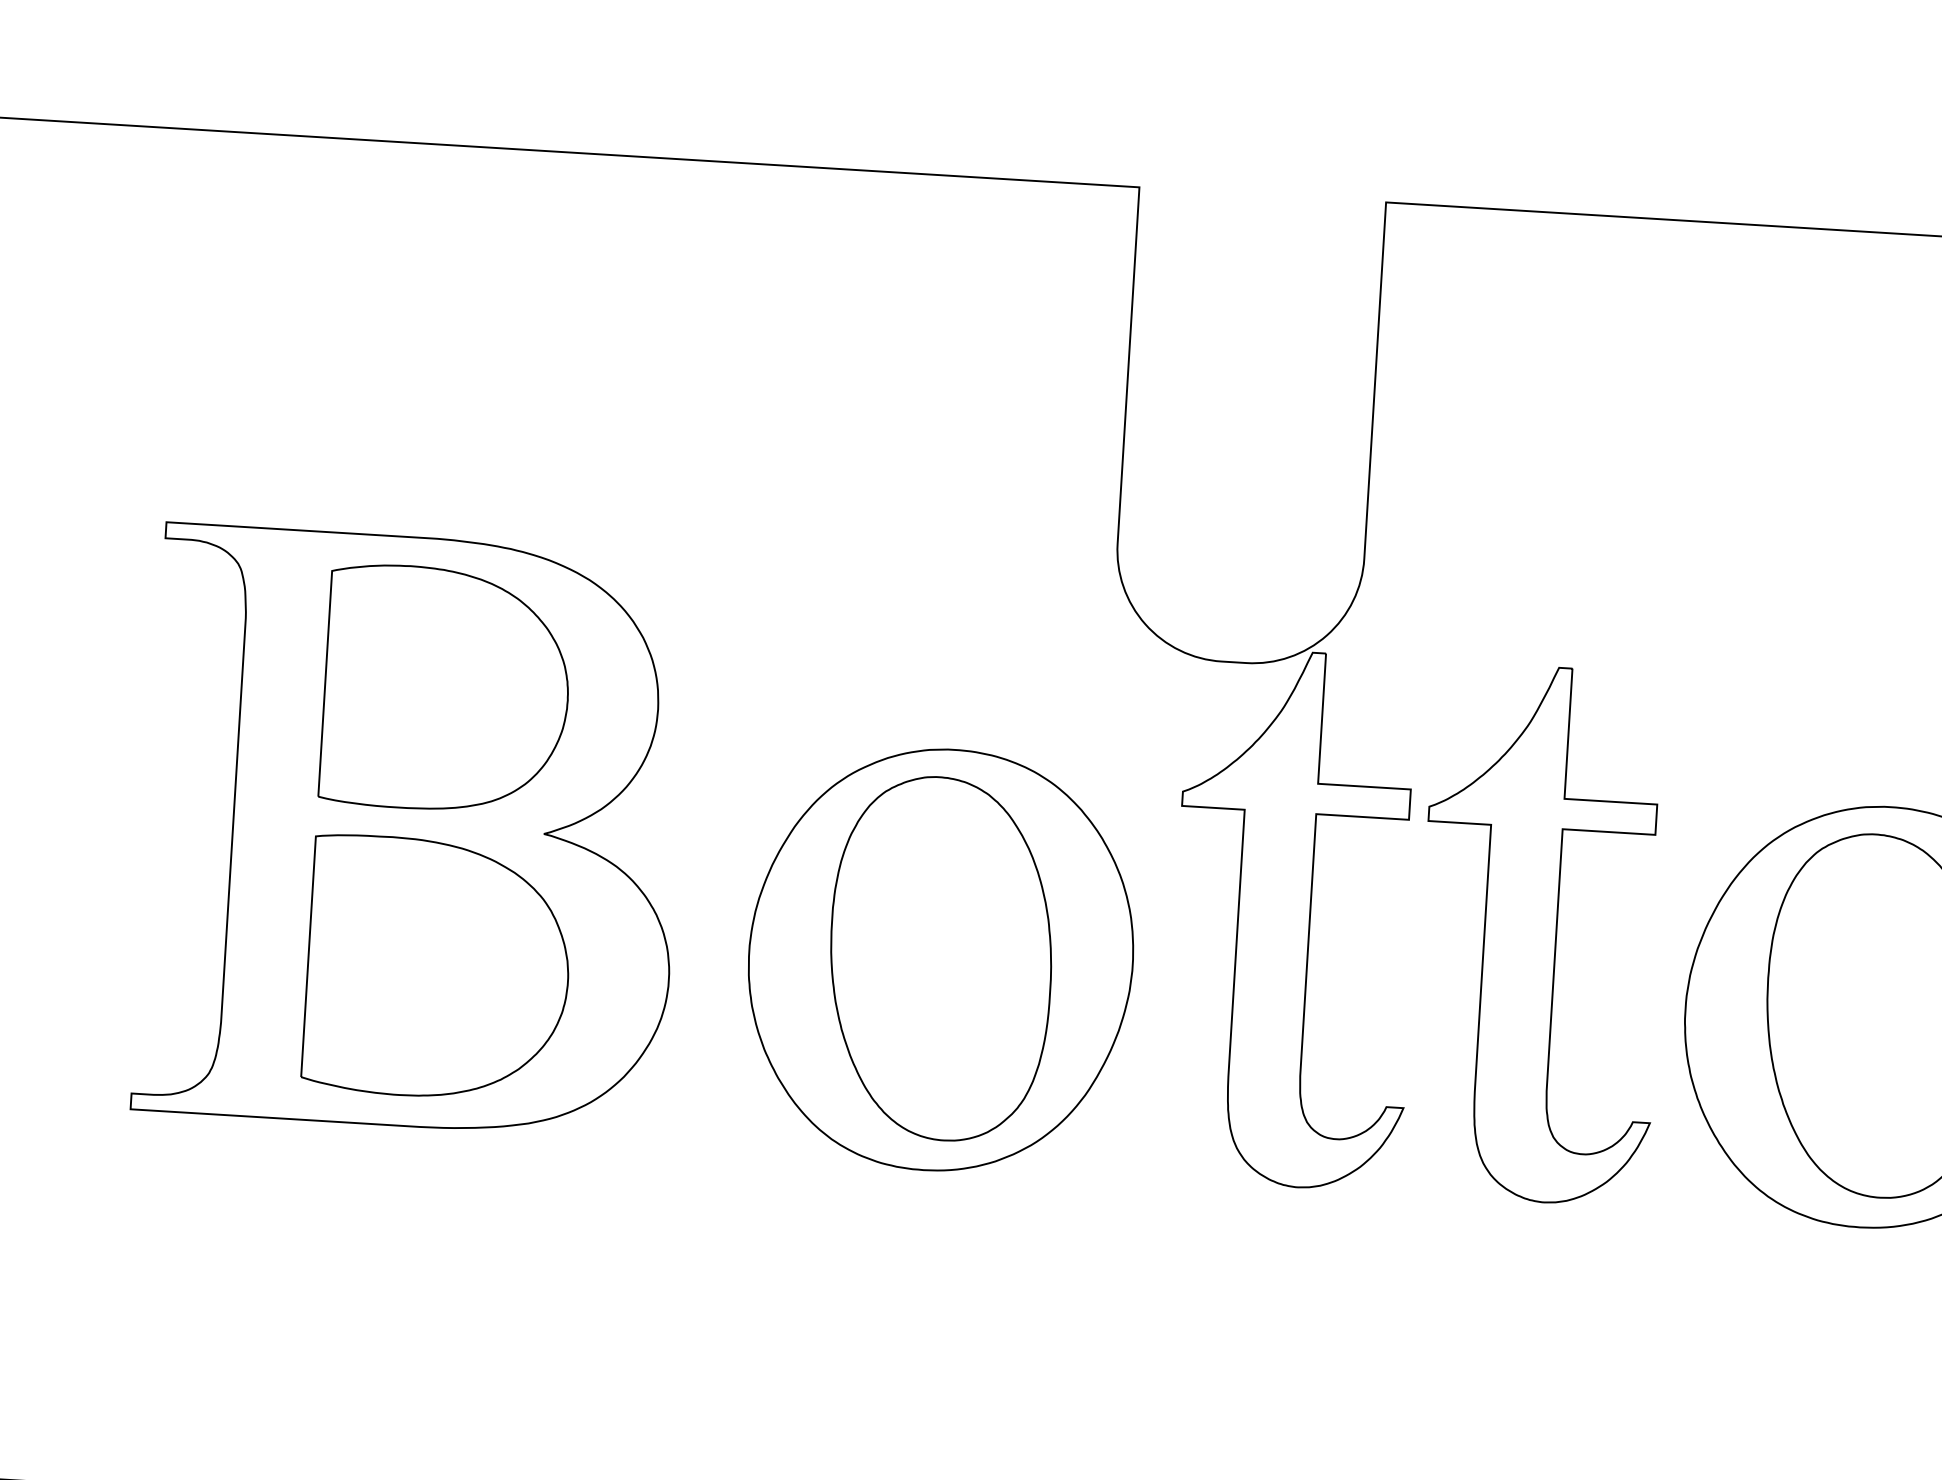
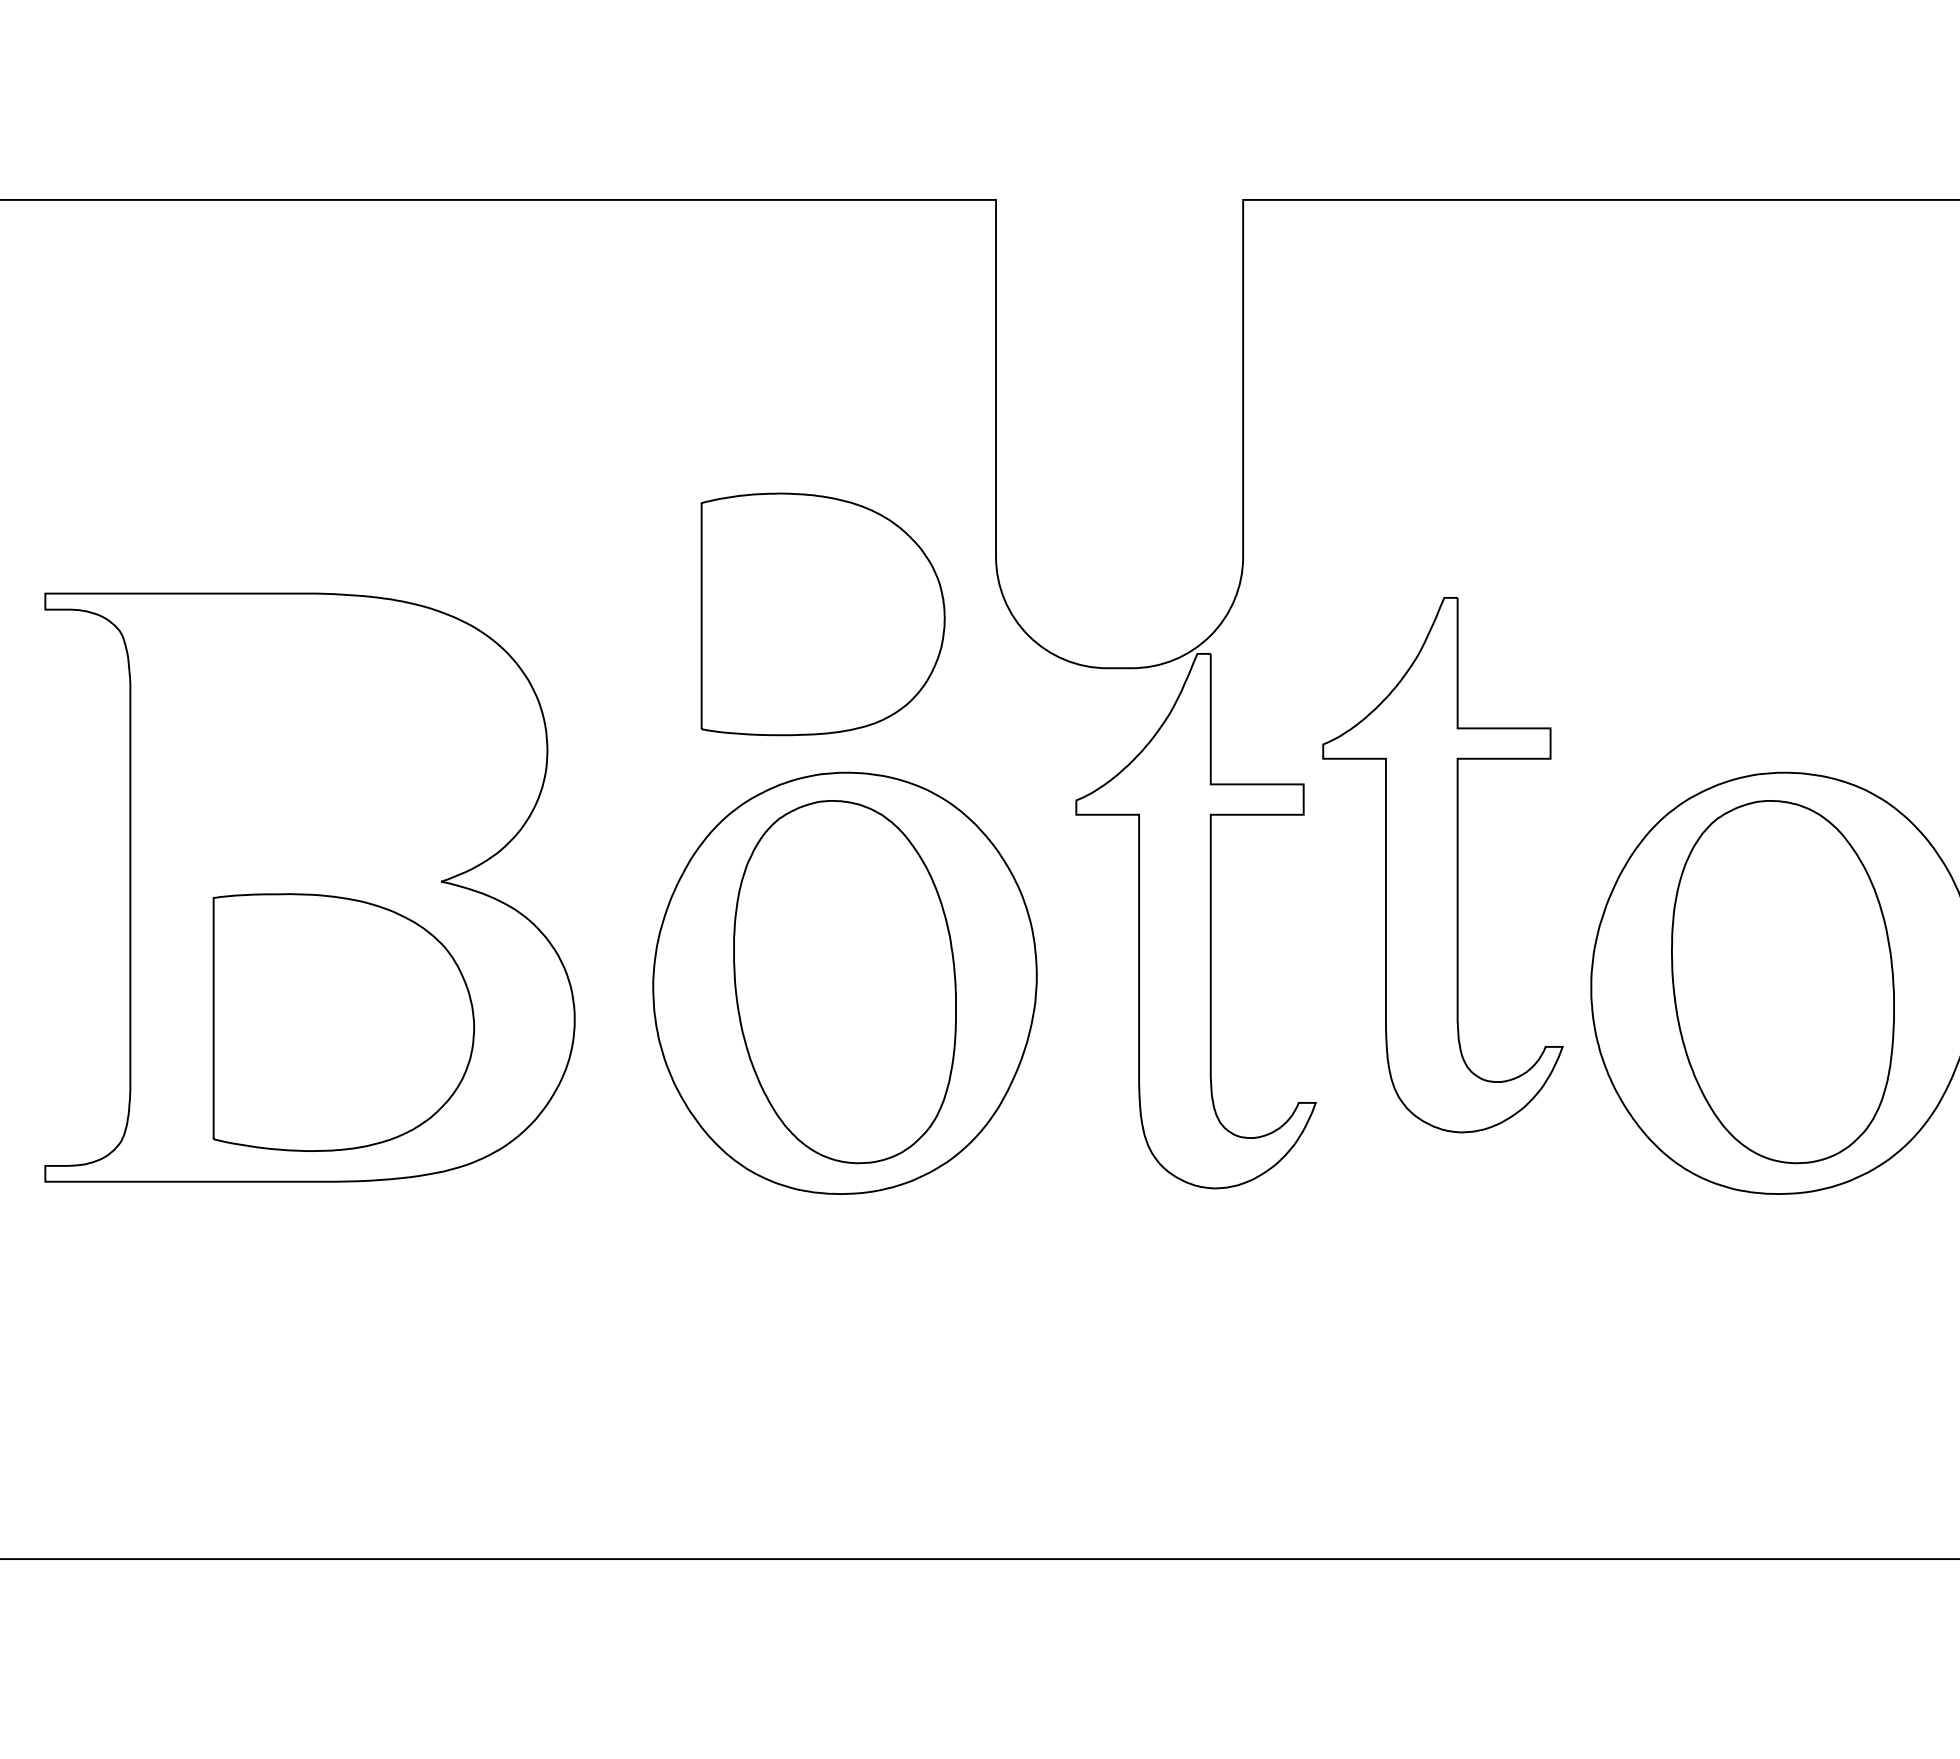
part: (445, 689) -> (822, 614), moved
part: (1541, 934) -> (1442, 865), moved

